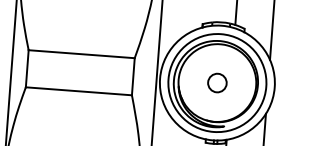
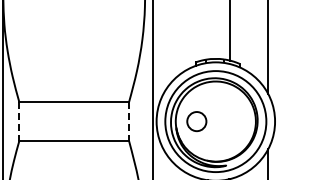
line: (27, 69) -> (19, 122), solid -> dashed
line: (132, 77) -> (128, 122), solid -> dashed
circle: (217, 82) -> (196, 121), moved

